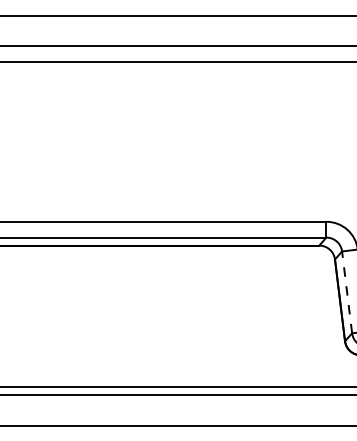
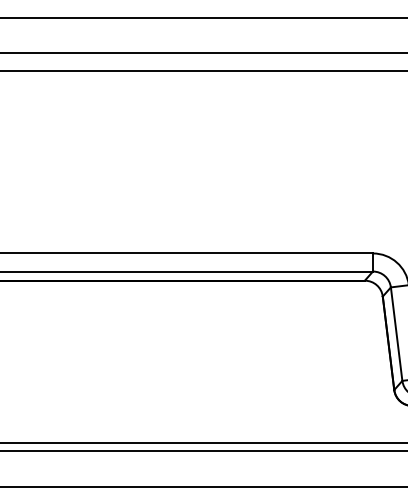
line: (346, 291) -> (396, 333), dashed -> solid

